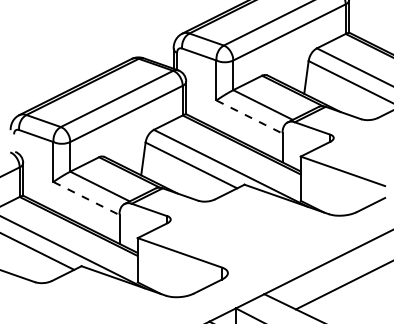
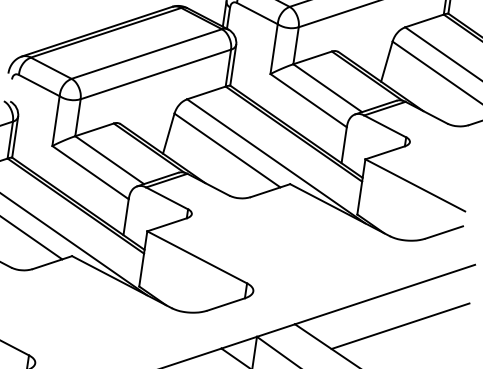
line: (249, 117) -> (308, 101), dashed -> solid
line: (86, 198) -> (90, 172), dashed -> solid

